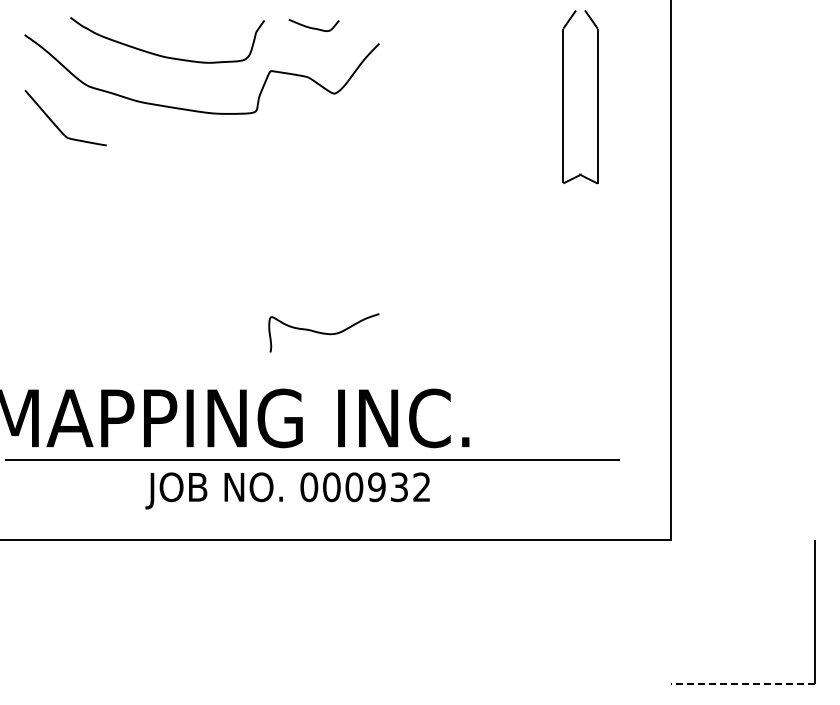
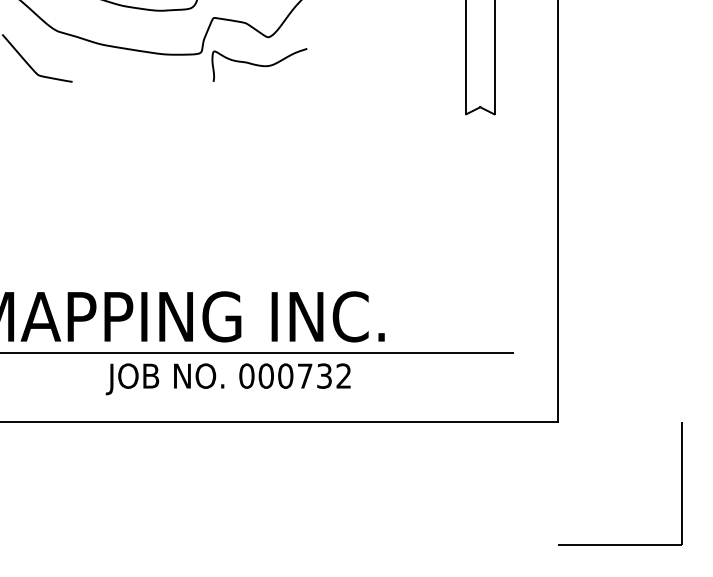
curve: (323, 332) -> (259, 64), moved
text: (376, 487) -> (304, 376), 000932 -> 000732
line: (742, 683) -> (619, 545), dashed -> solid

